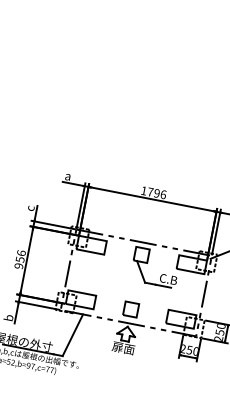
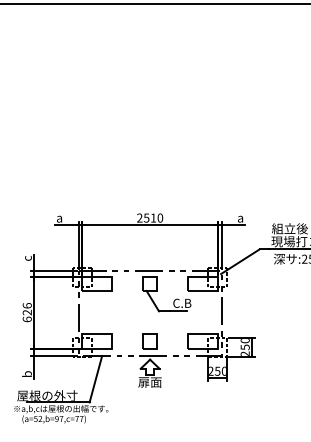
text: (154, 192) -> (150, 217), 1796 -> 2510
text: (18, 262) -> (26, 315), 956 -> 626

